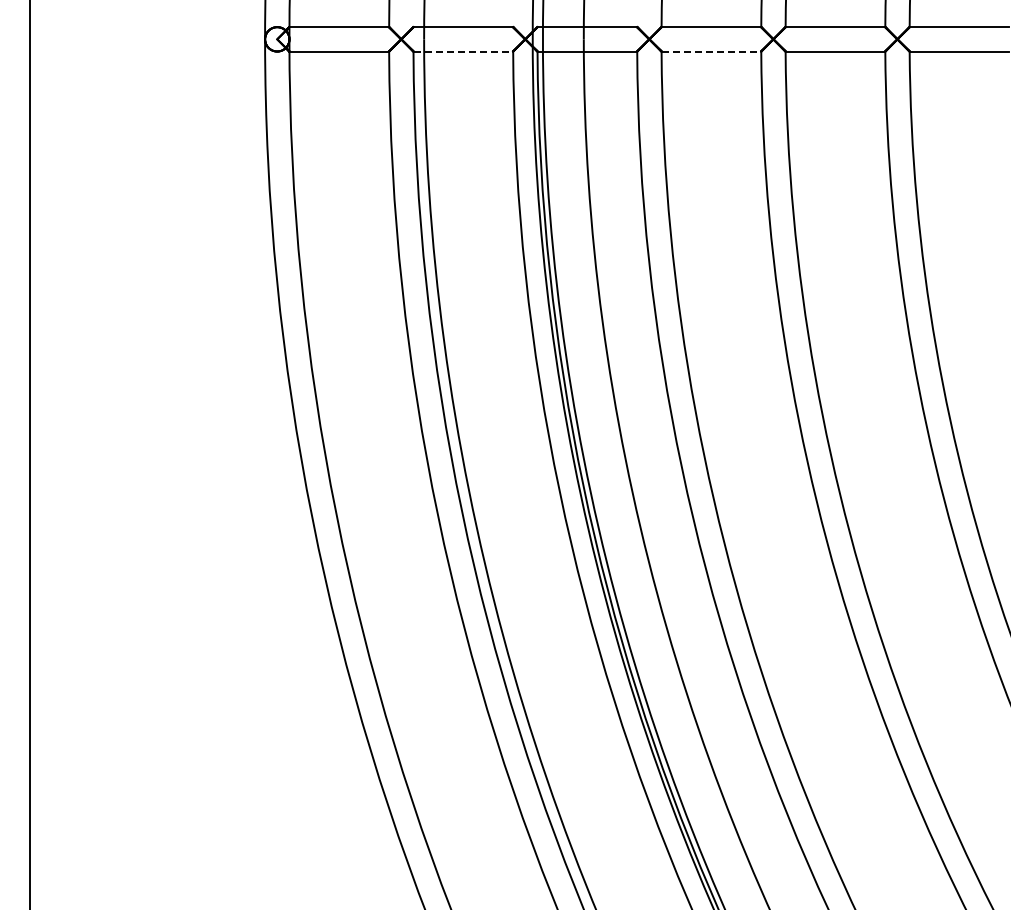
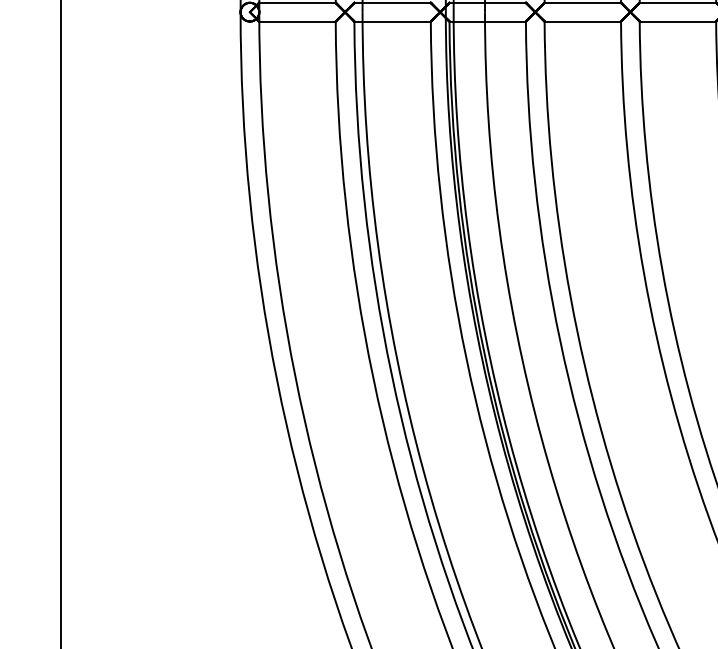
line: (463, 51) -> (392, 21), dashed -> solid
line: (711, 51) -> (582, 21), dashed -> solid

